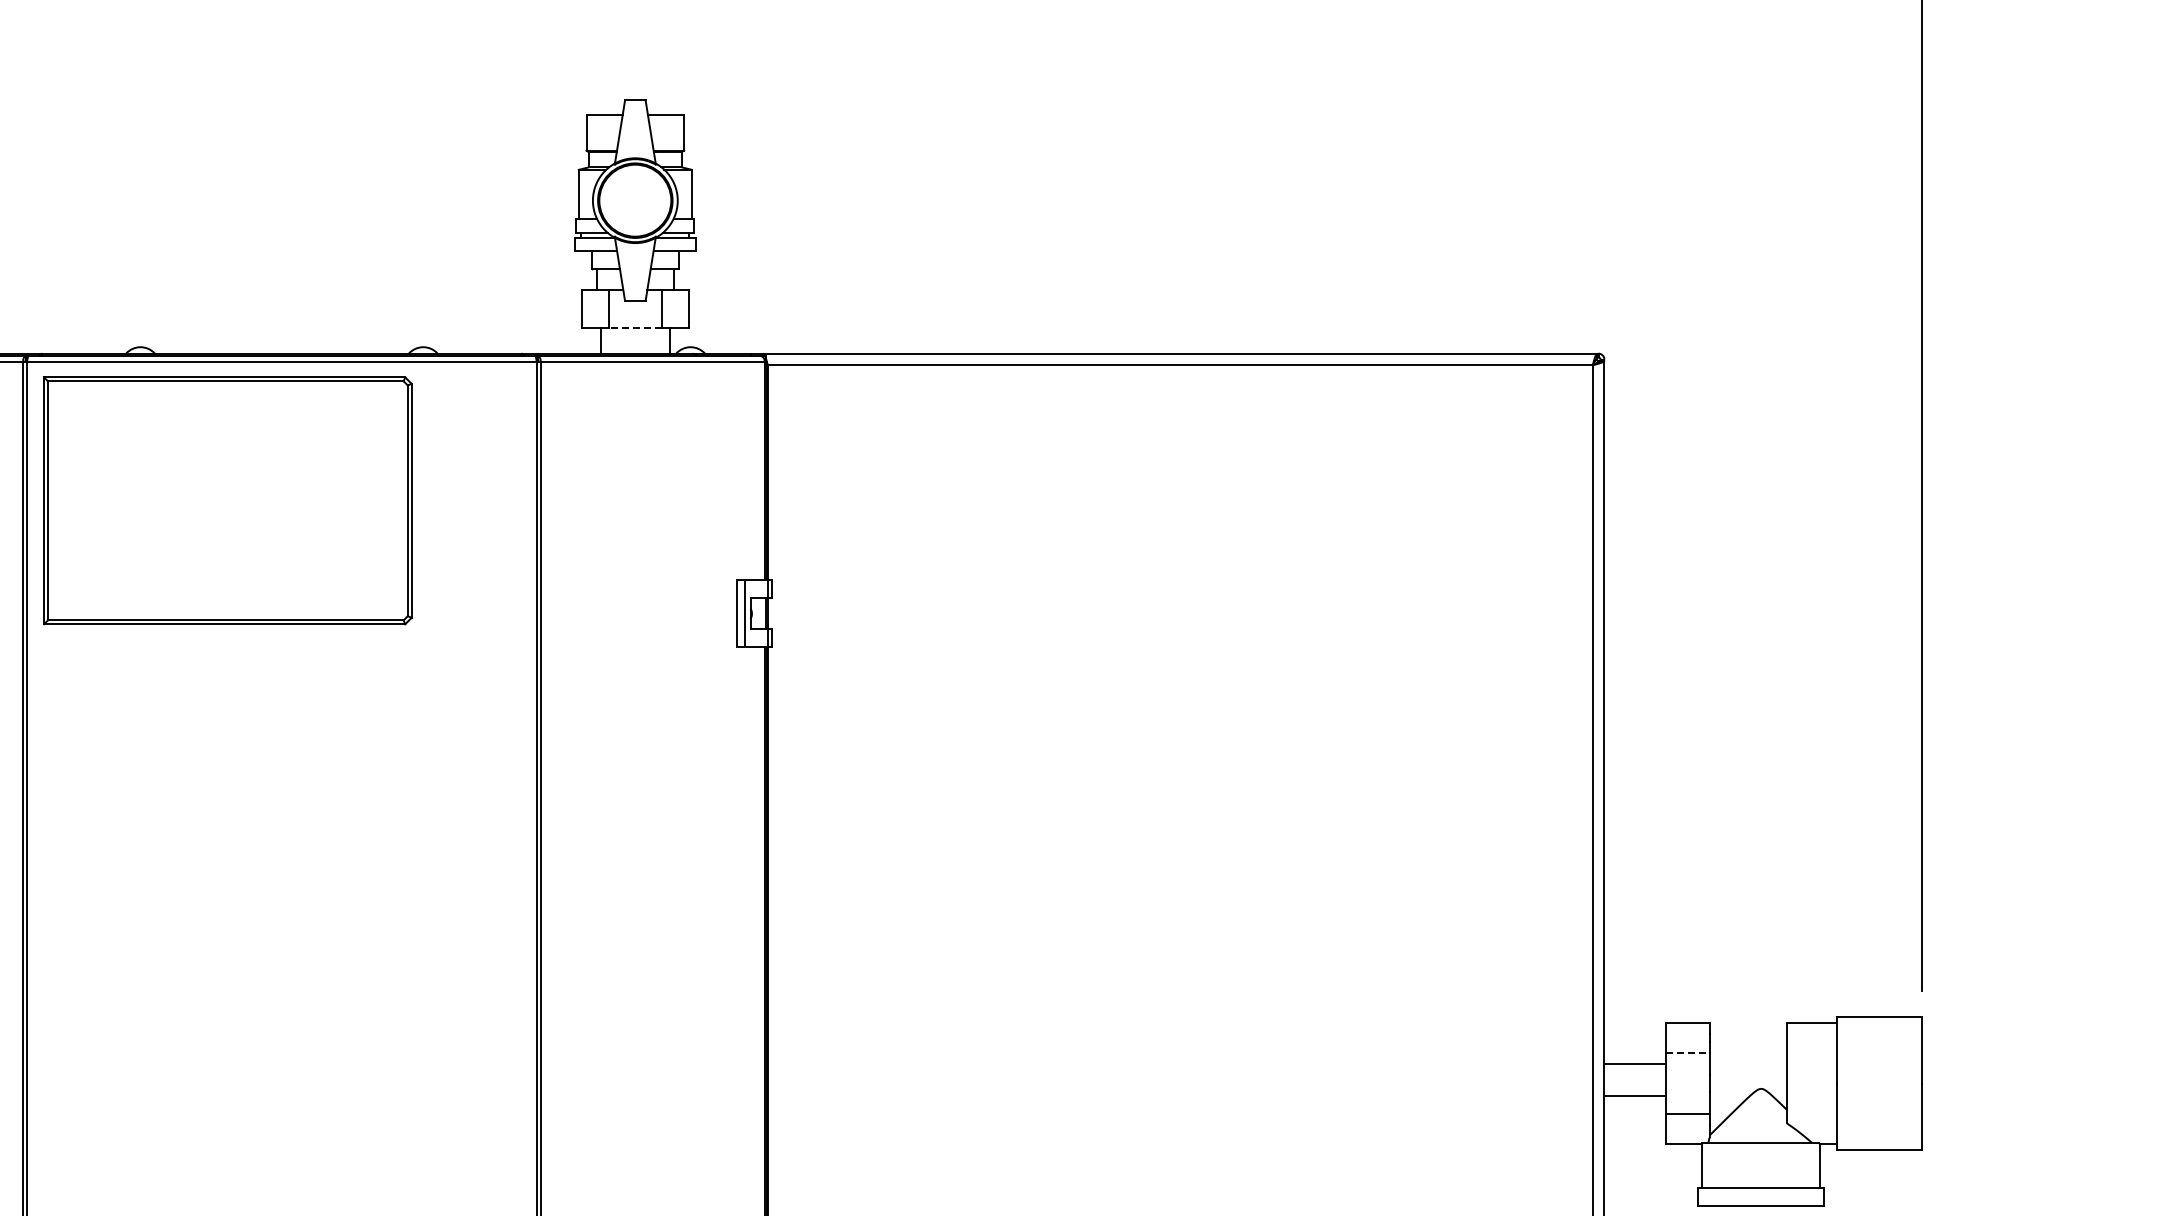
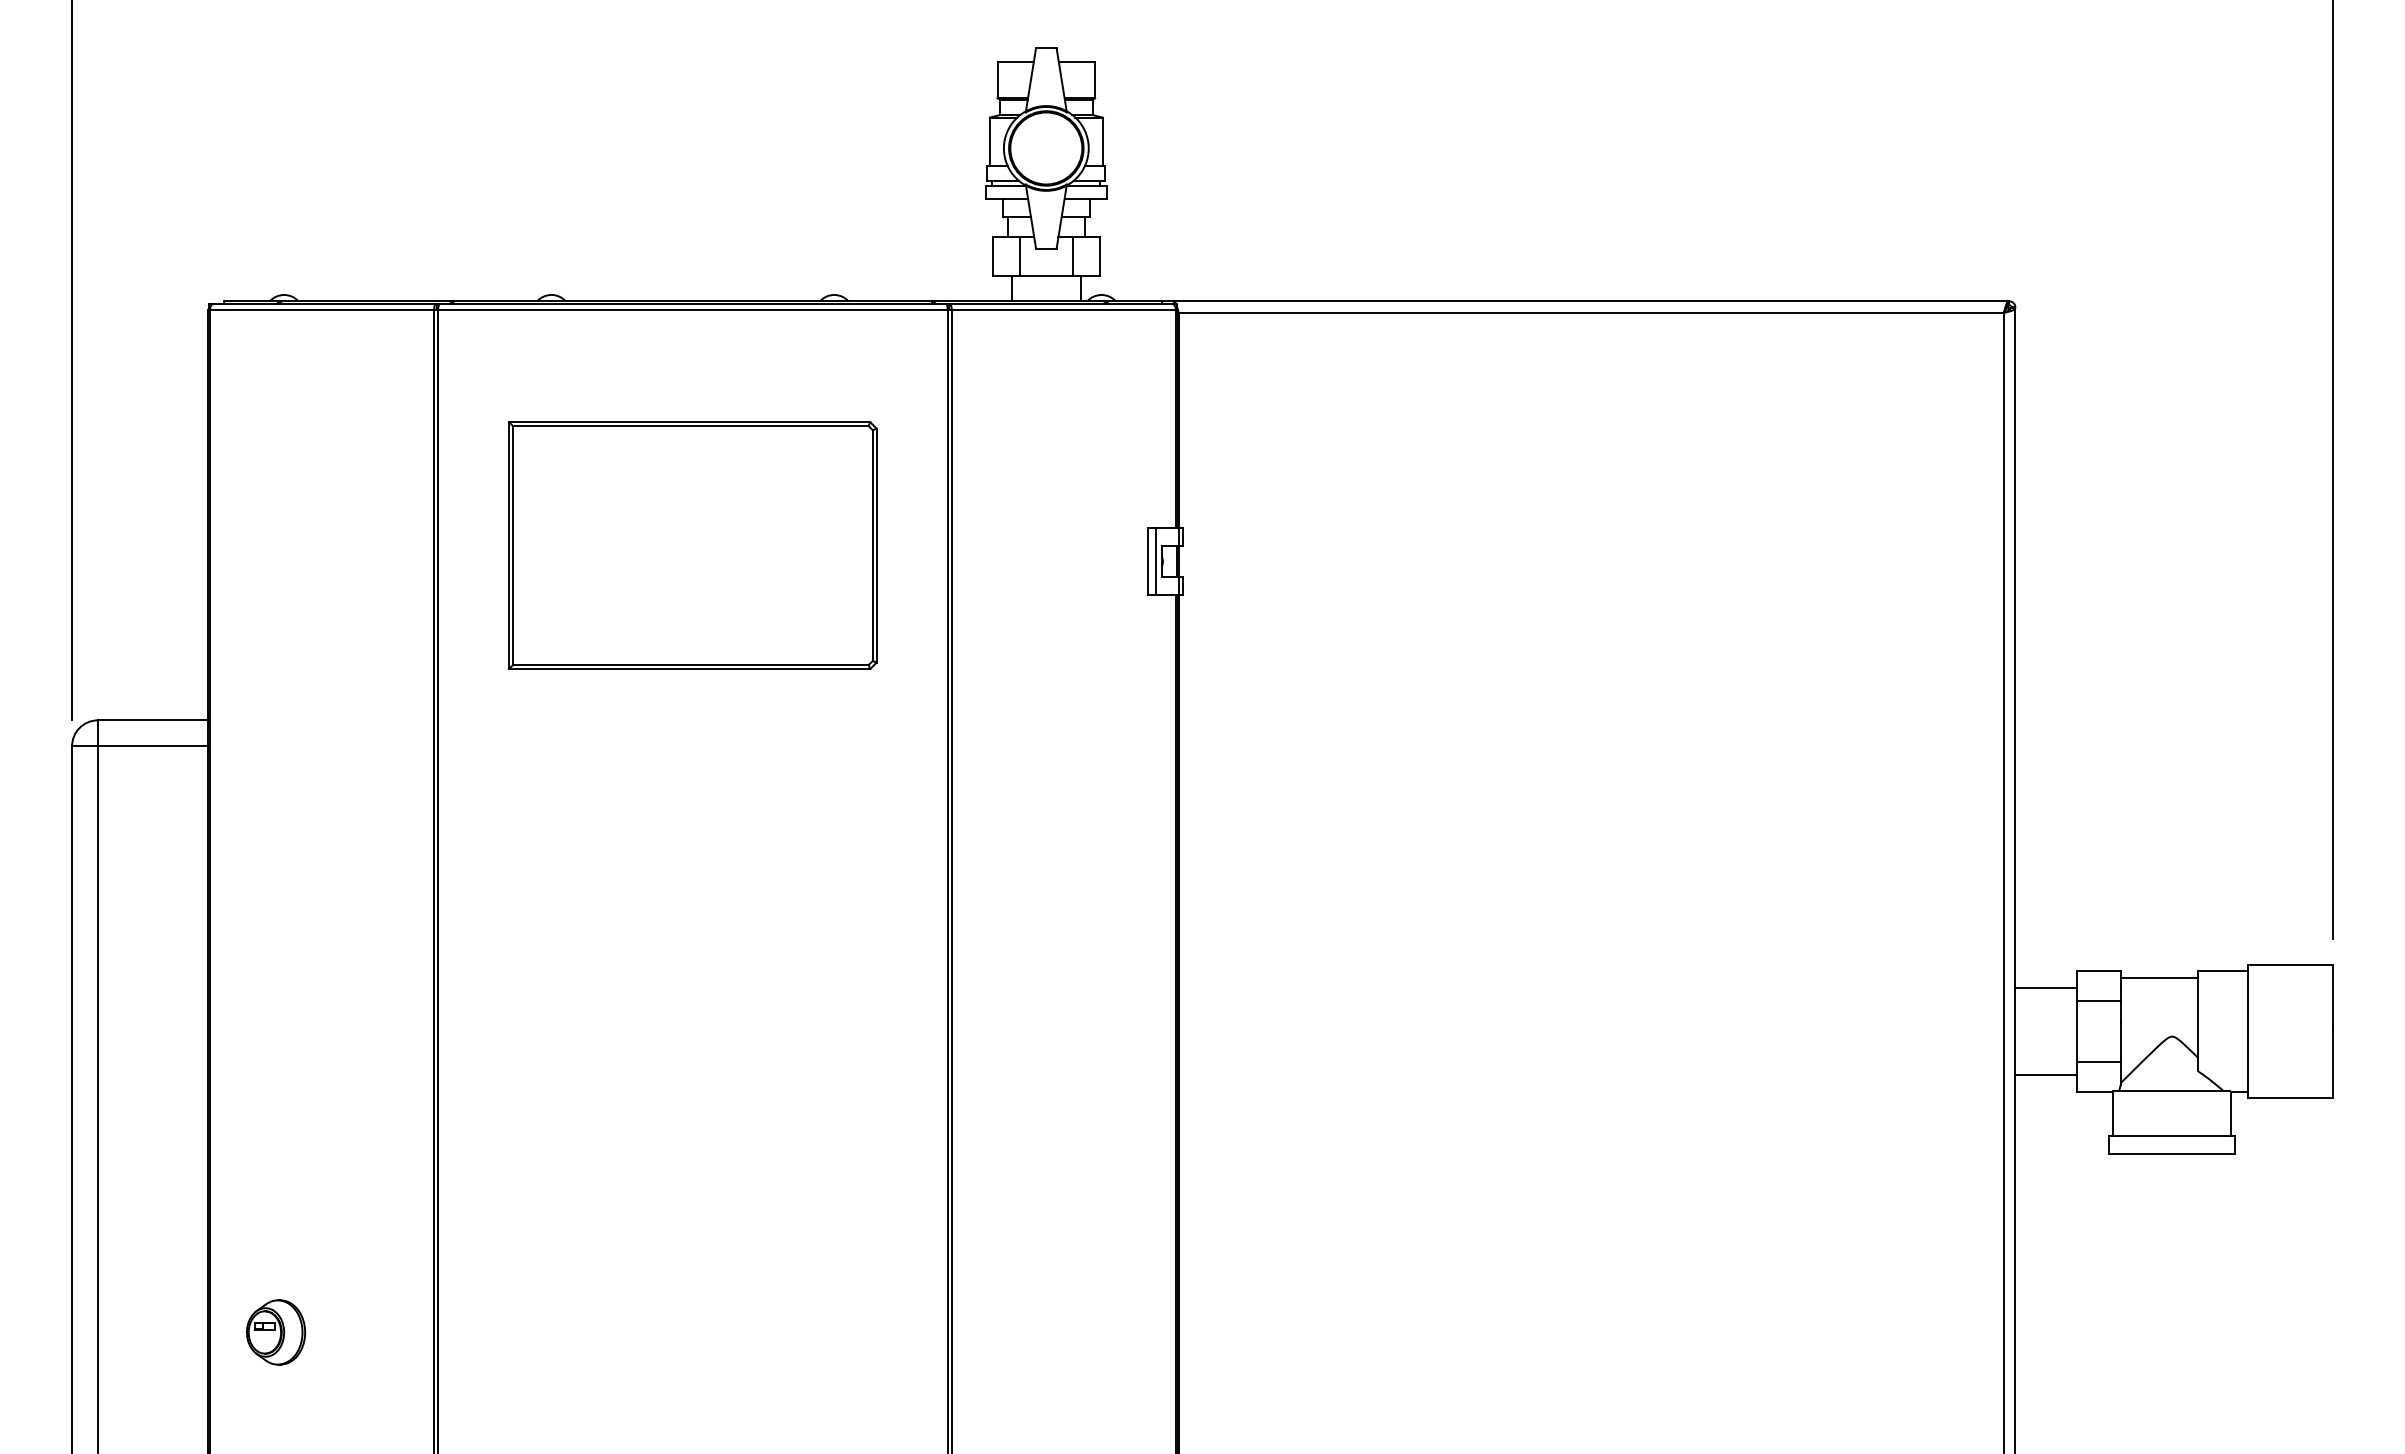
line: (635, 327) -> (1046, 275), dashed -> solid
part: (227, 500) -> (692, 545), moved
line: (1747, 1030) -> (2158, 978), added
line: (1687, 1053) -> (2098, 1001), dashed -> solid
line: (1635, 1063) -> (2046, 1074), moved
line: (1635, 1096) -> (2046, 988), moved

